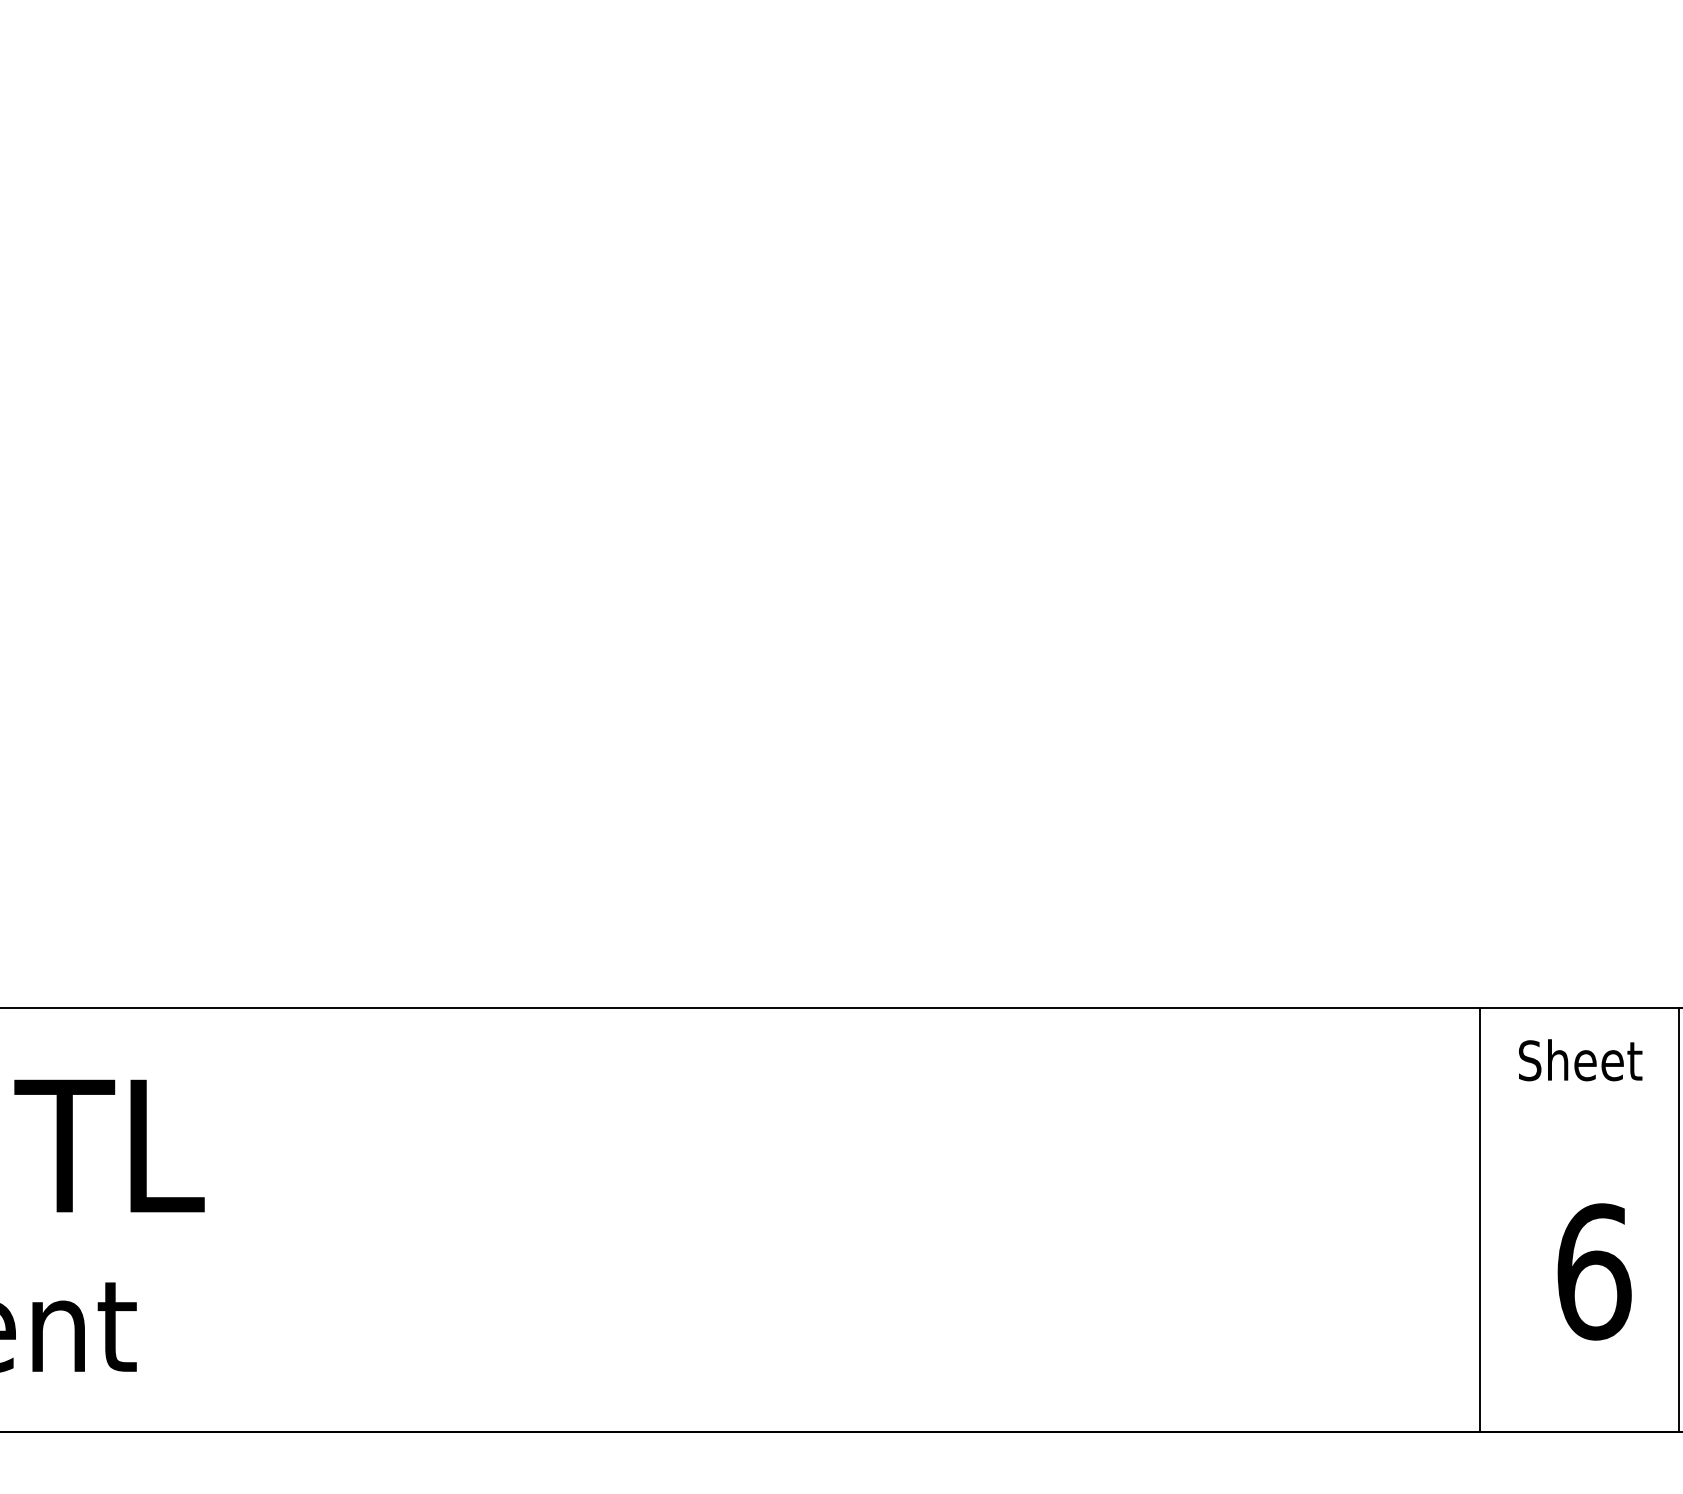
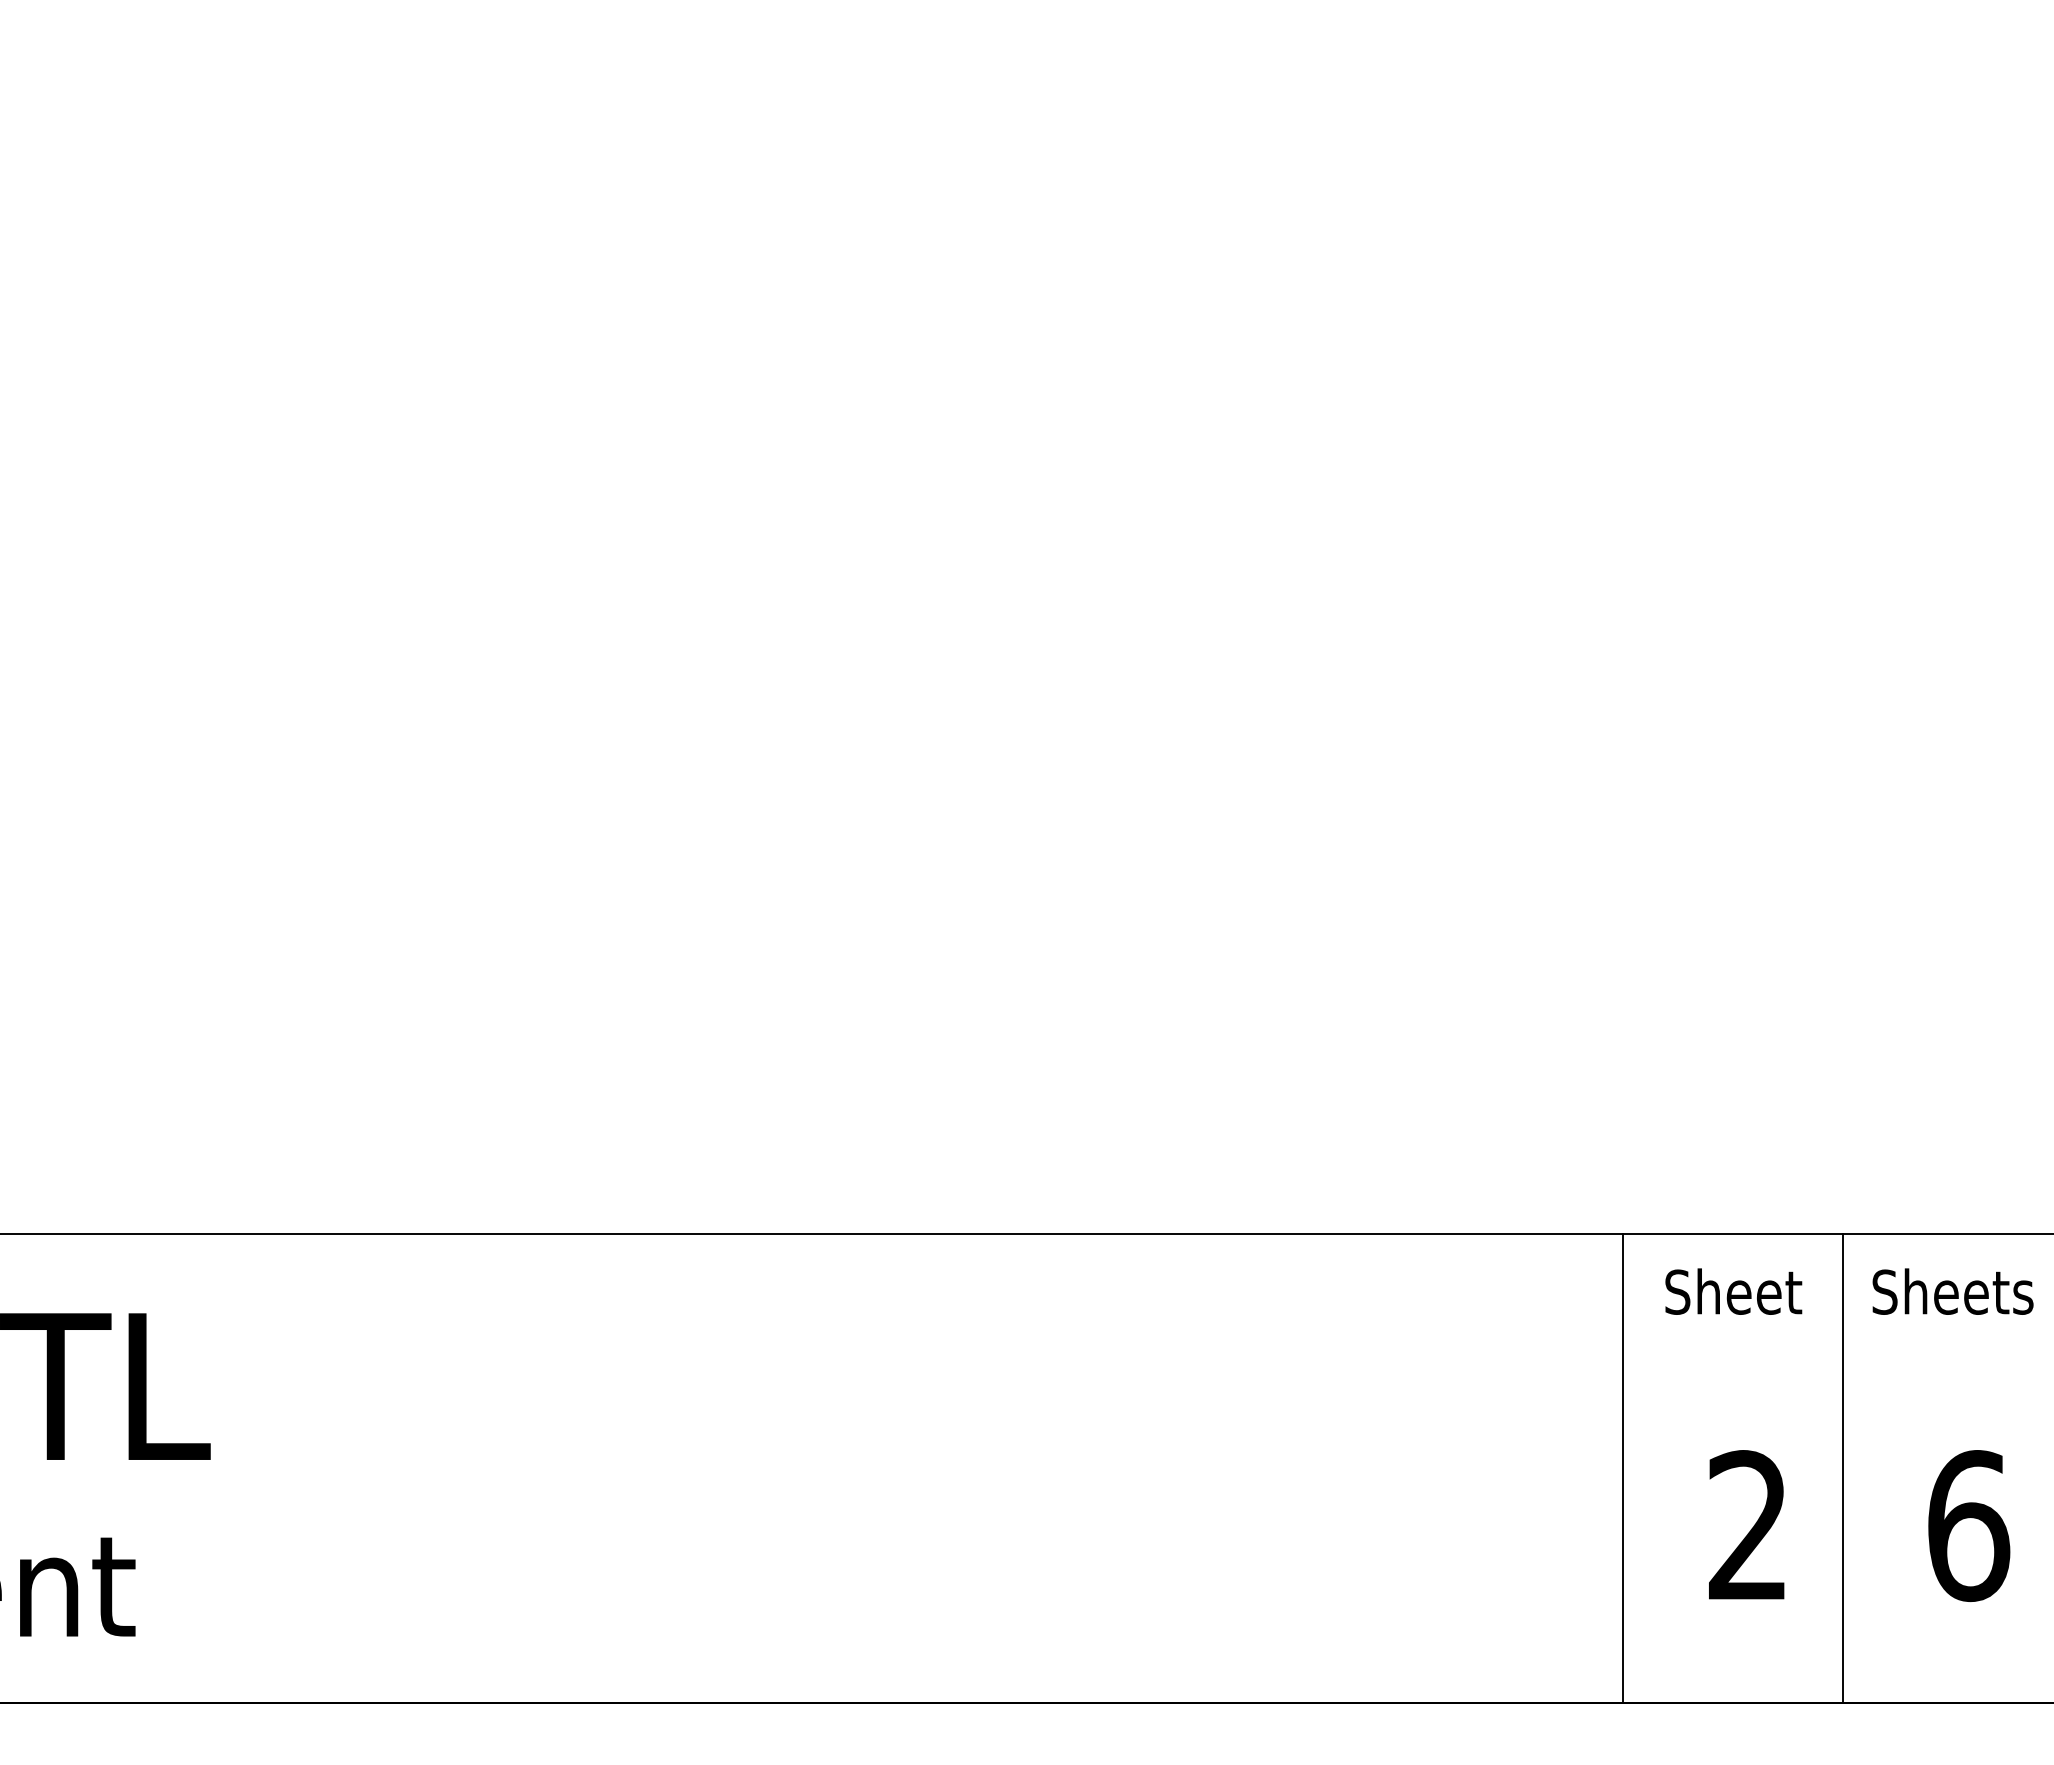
text: (1594, 1272) -> (1749, 1526), 6 -> 2

